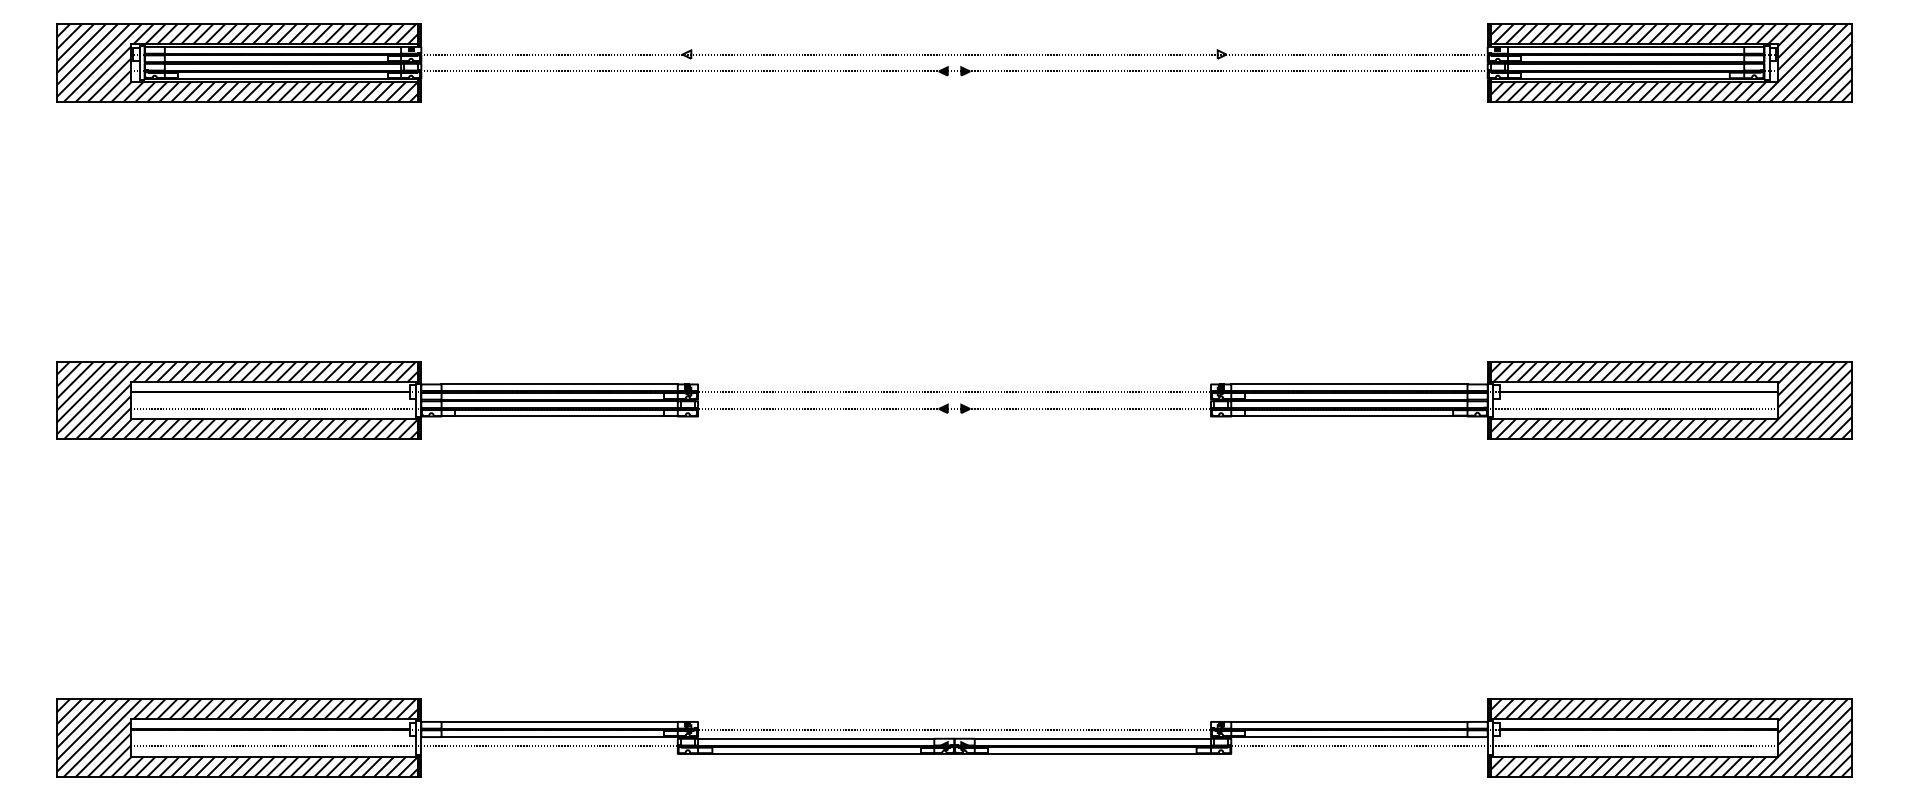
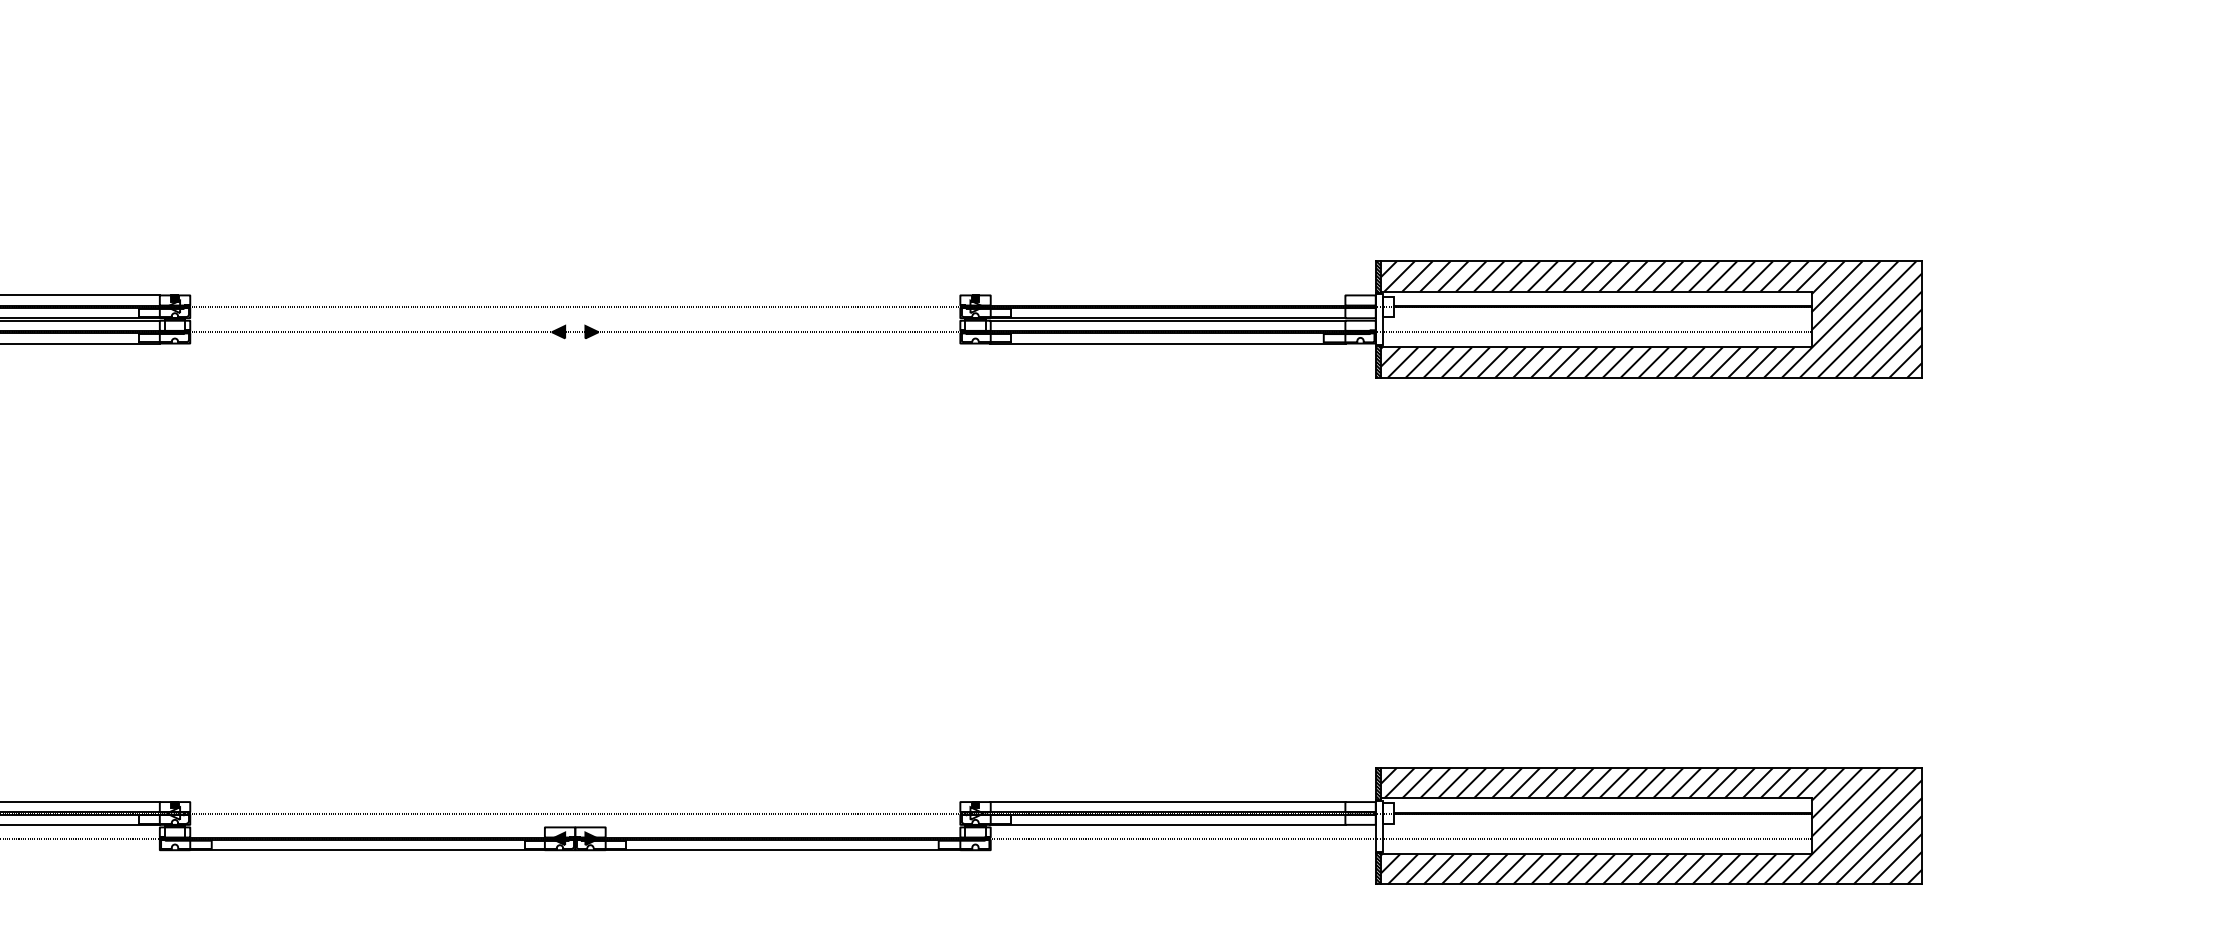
line: (1349, 384) -> (1168, 295), removed
line: (815, 738) -> (366, 826), removed
line: (1092, 738) -> (782, 826), removed

